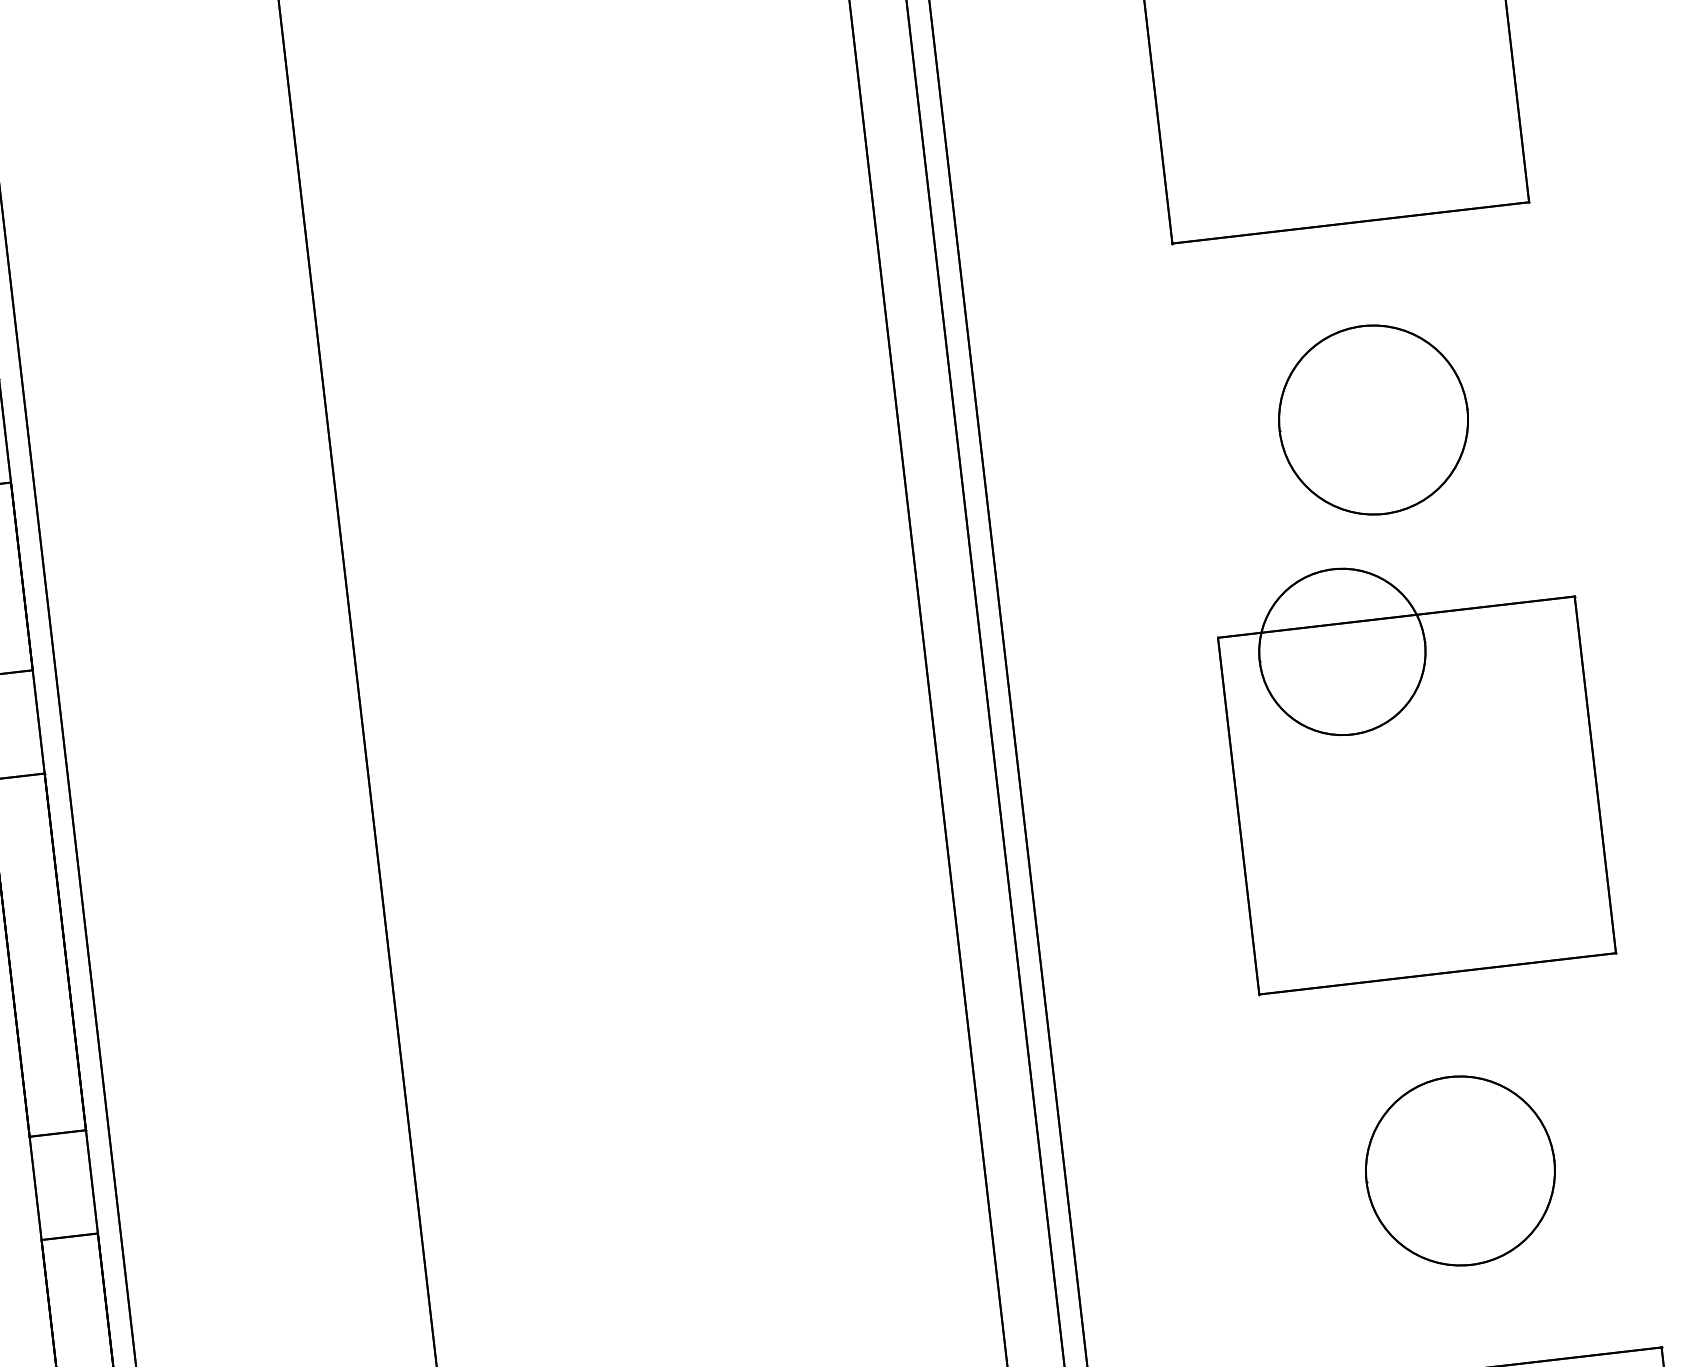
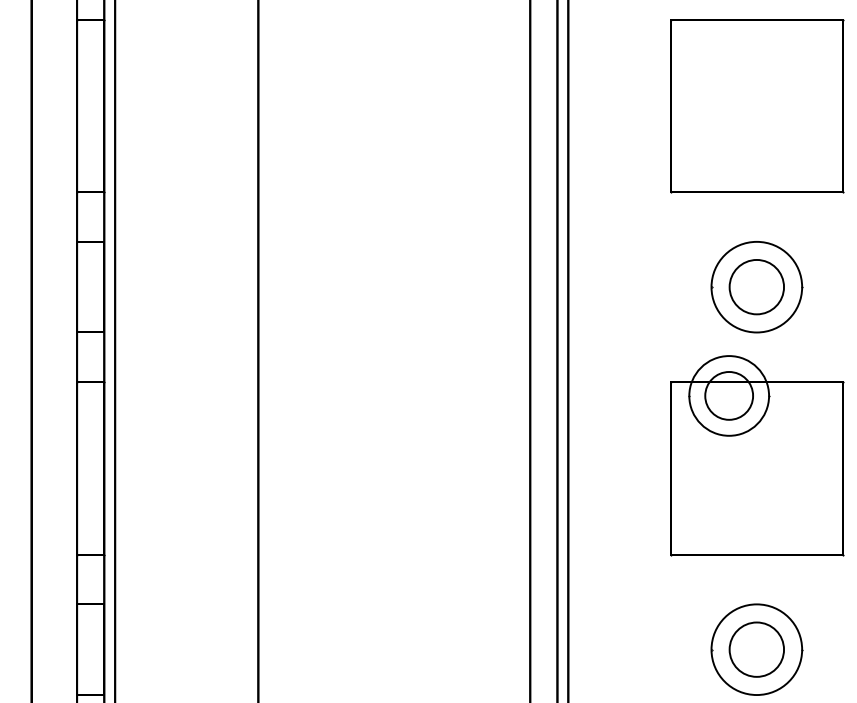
circle: (1372, 418) -> (756, 286), size x0.6
circle: (1342, 650) -> (729, 395), size x0.6
circle: (1459, 1170) -> (756, 649), size x0.6

